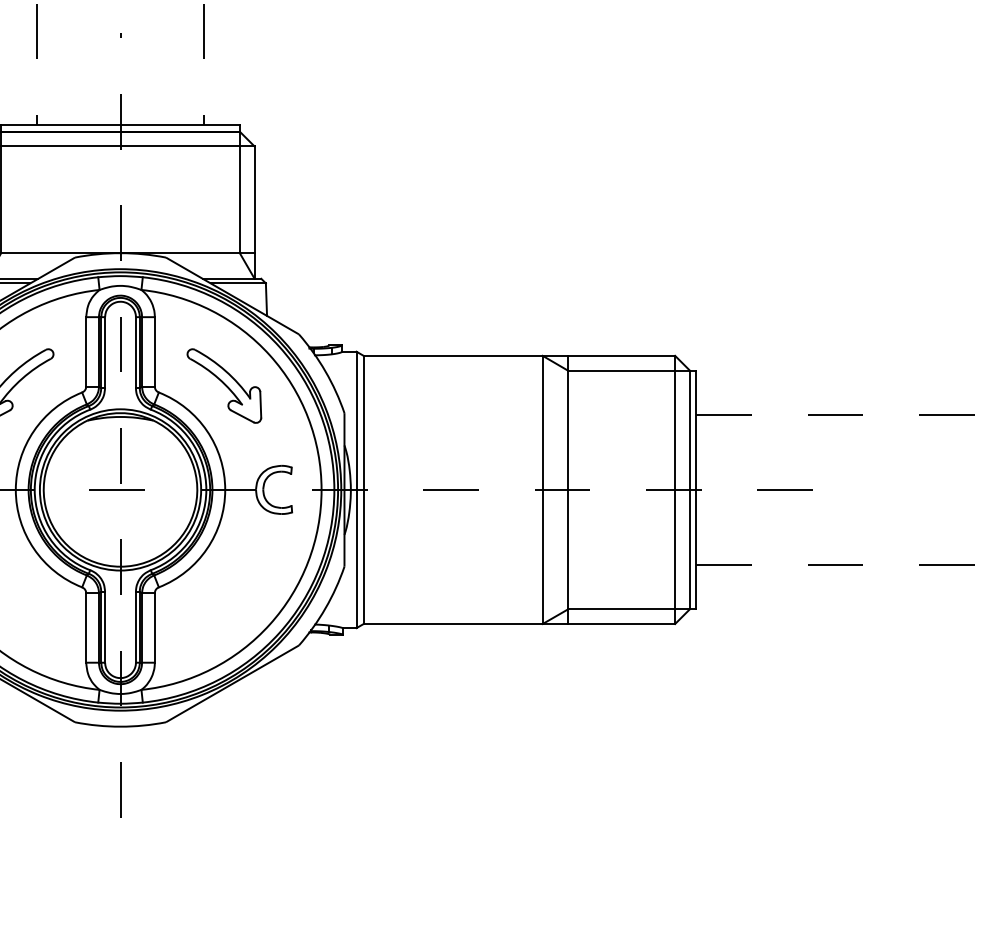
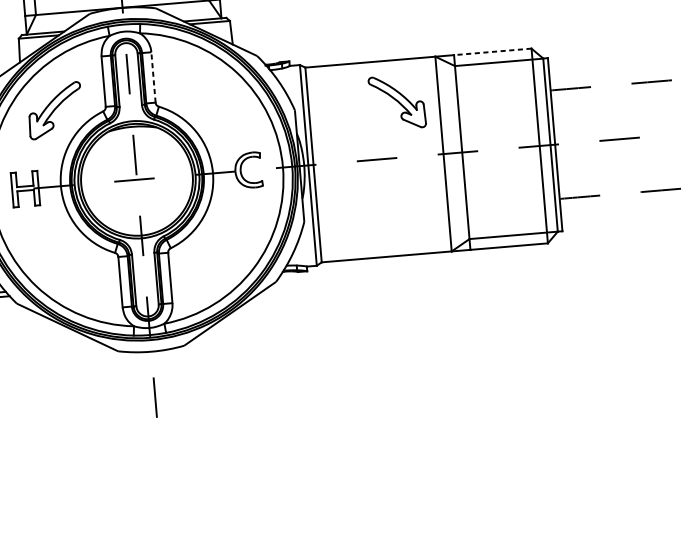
line: (154, 351) -> (153, 77), solid -> dashed
line: (621, 355) -> (492, 51), solid -> dashed
part: (224, 385) -> (397, 102), moved

